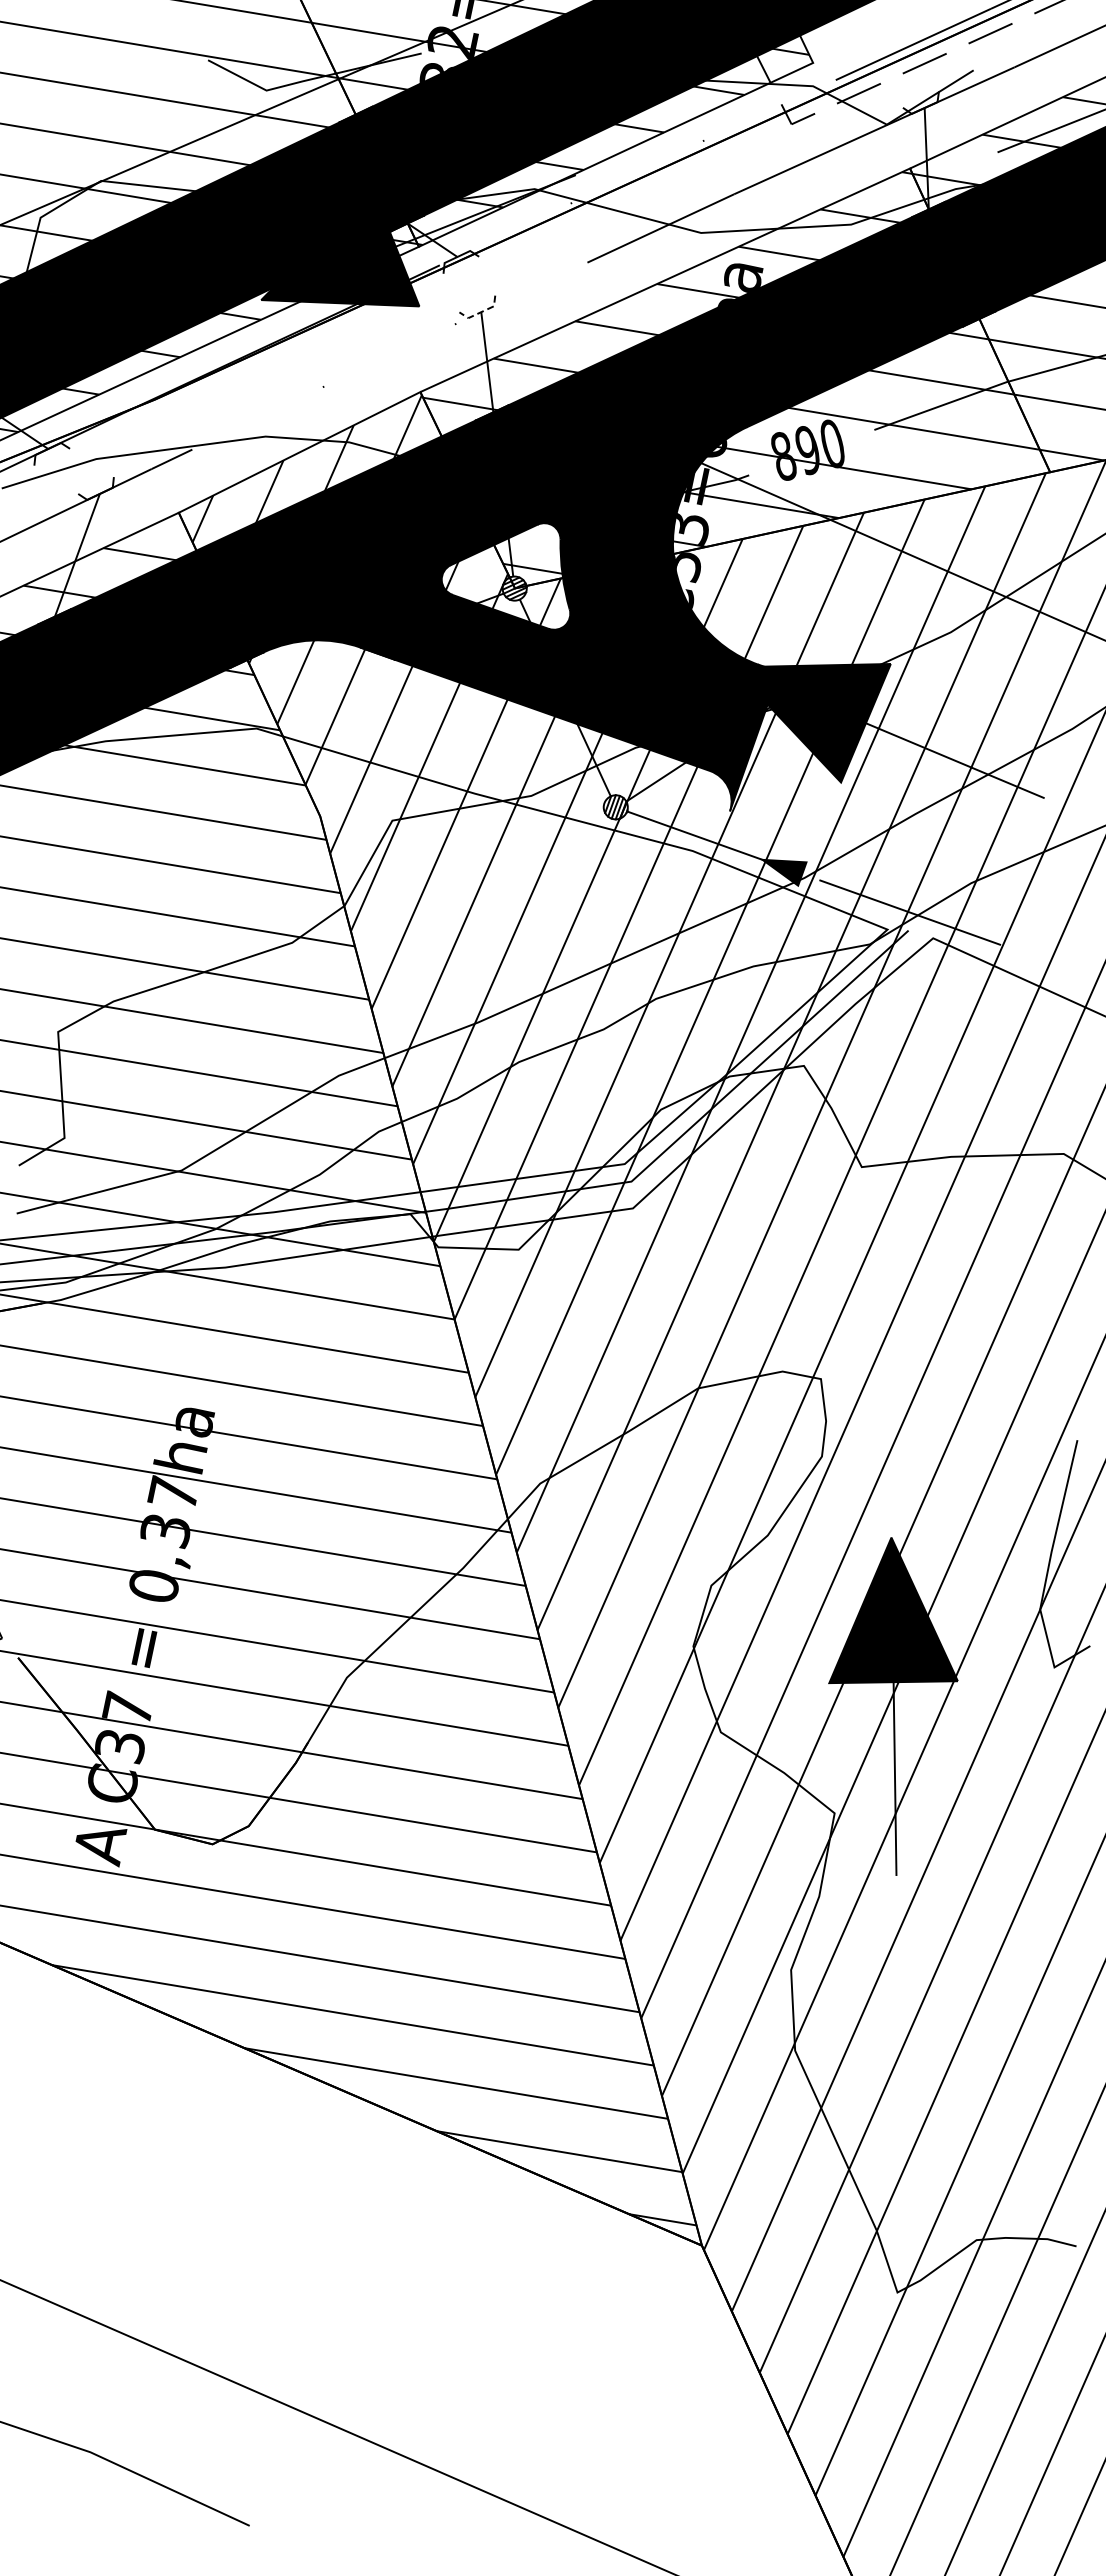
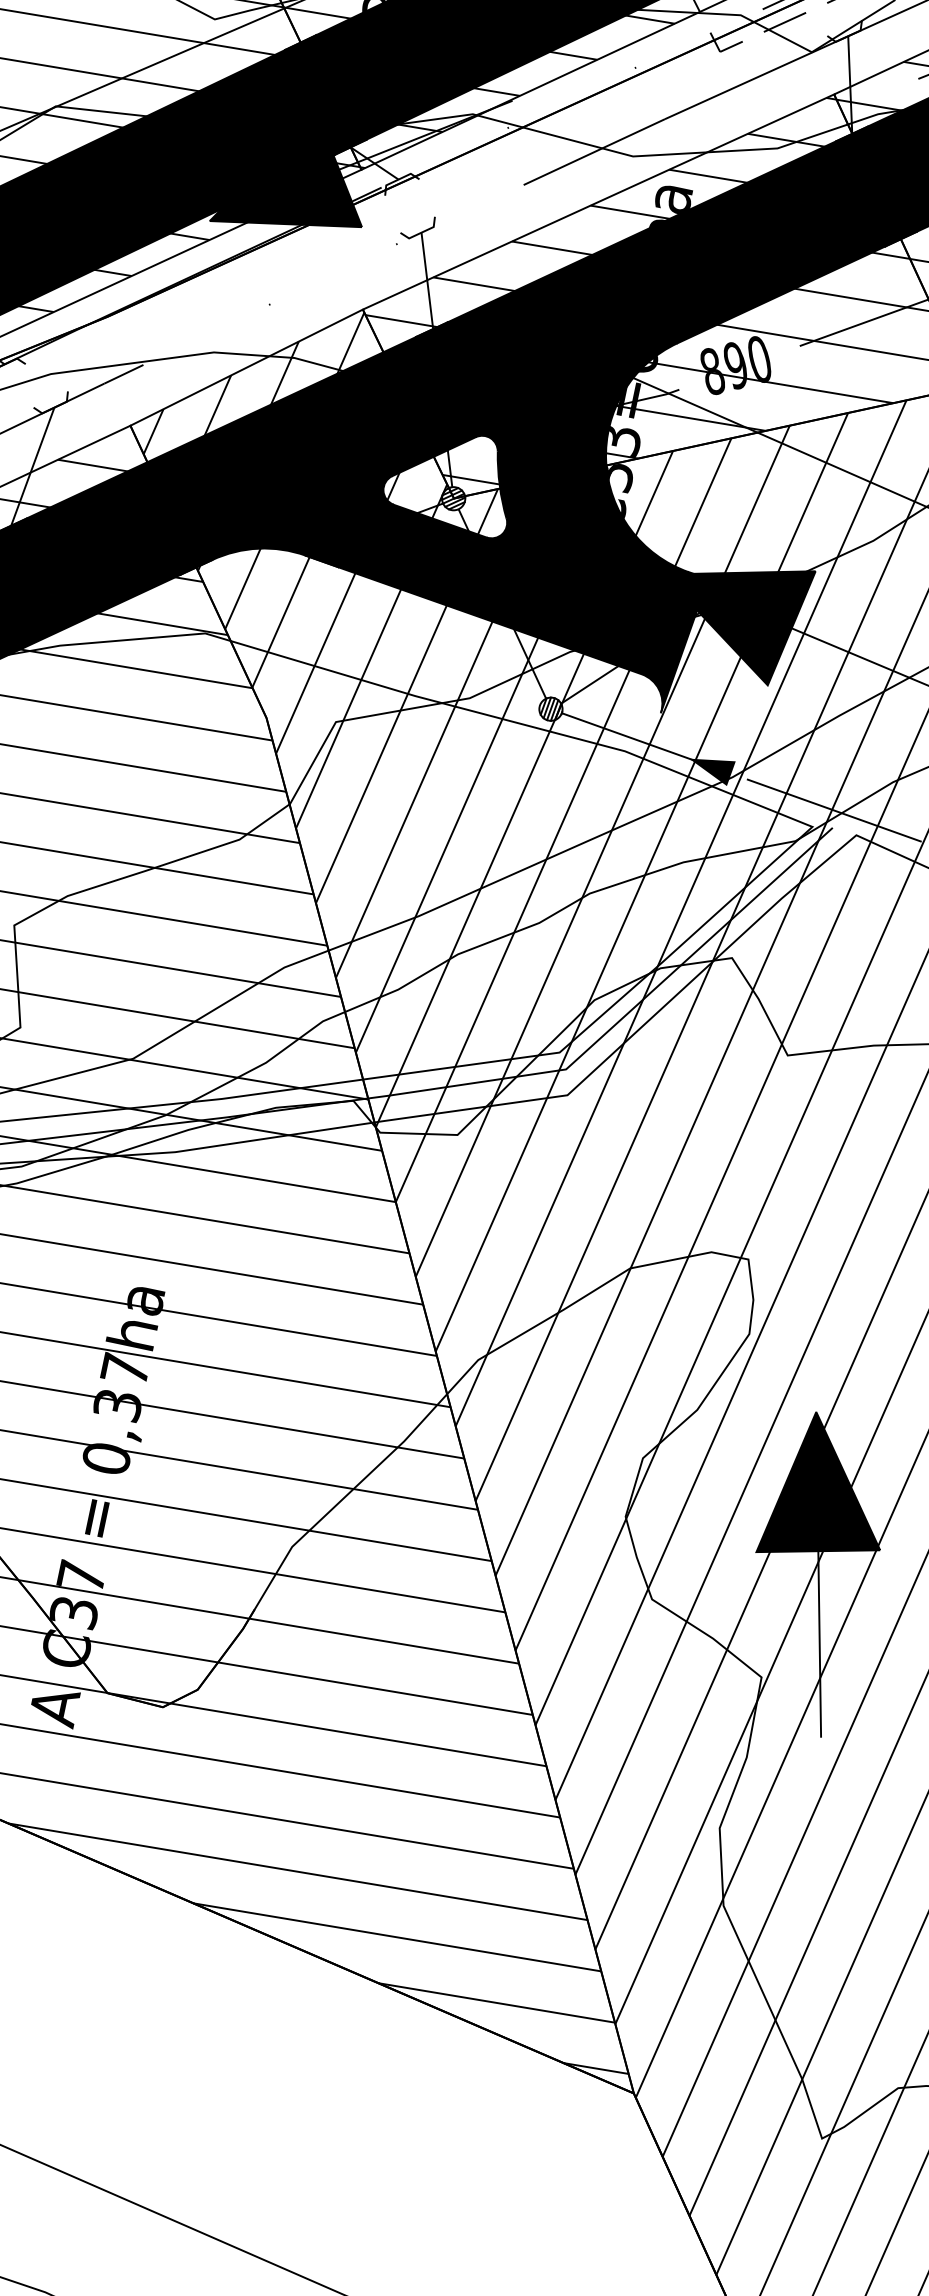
line: (480, 312) -> (420, 233), dashed -> solid

